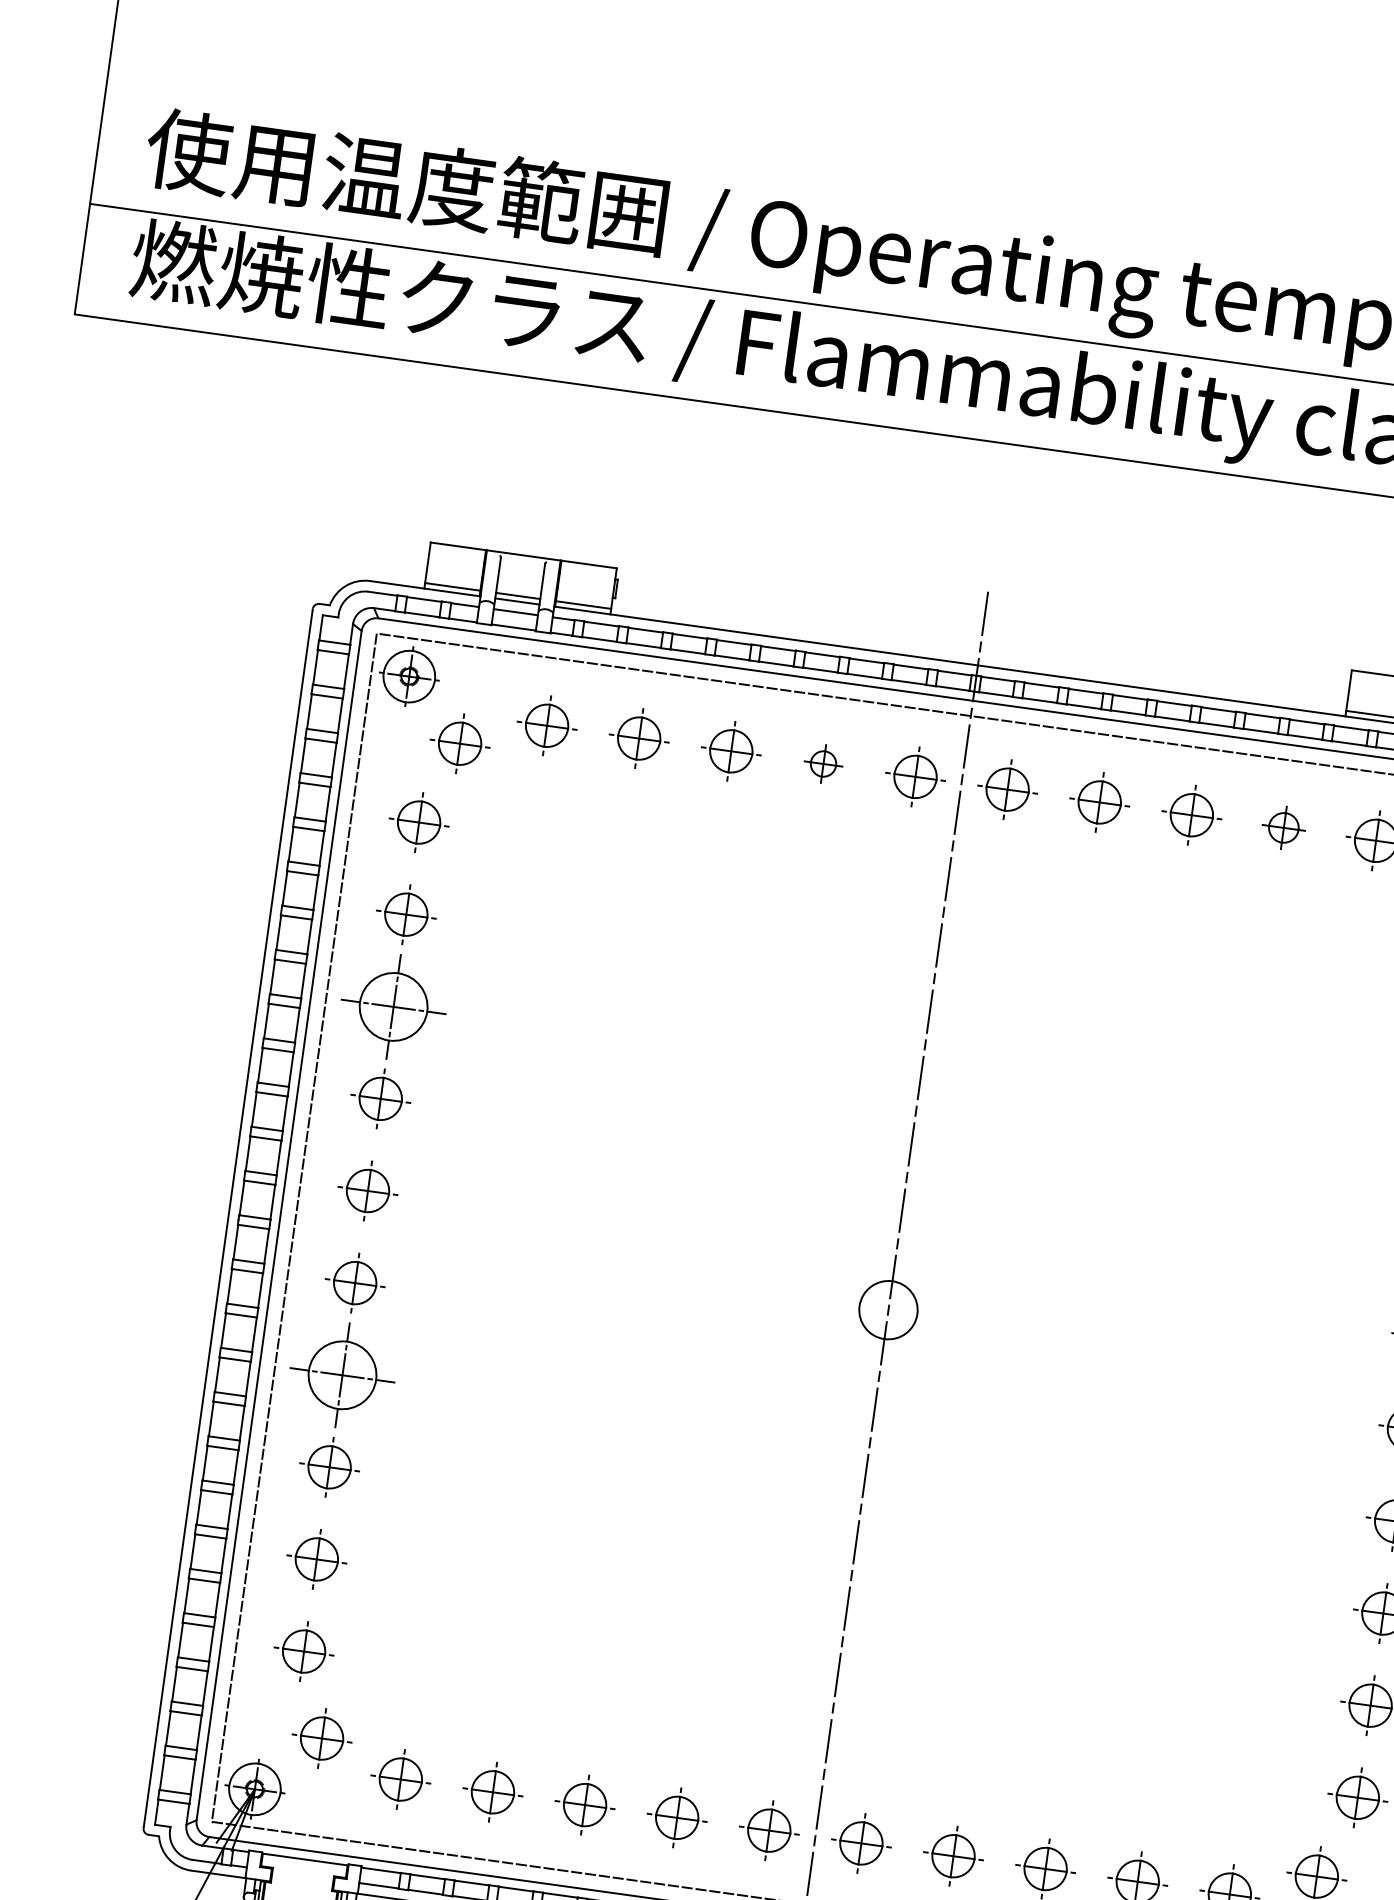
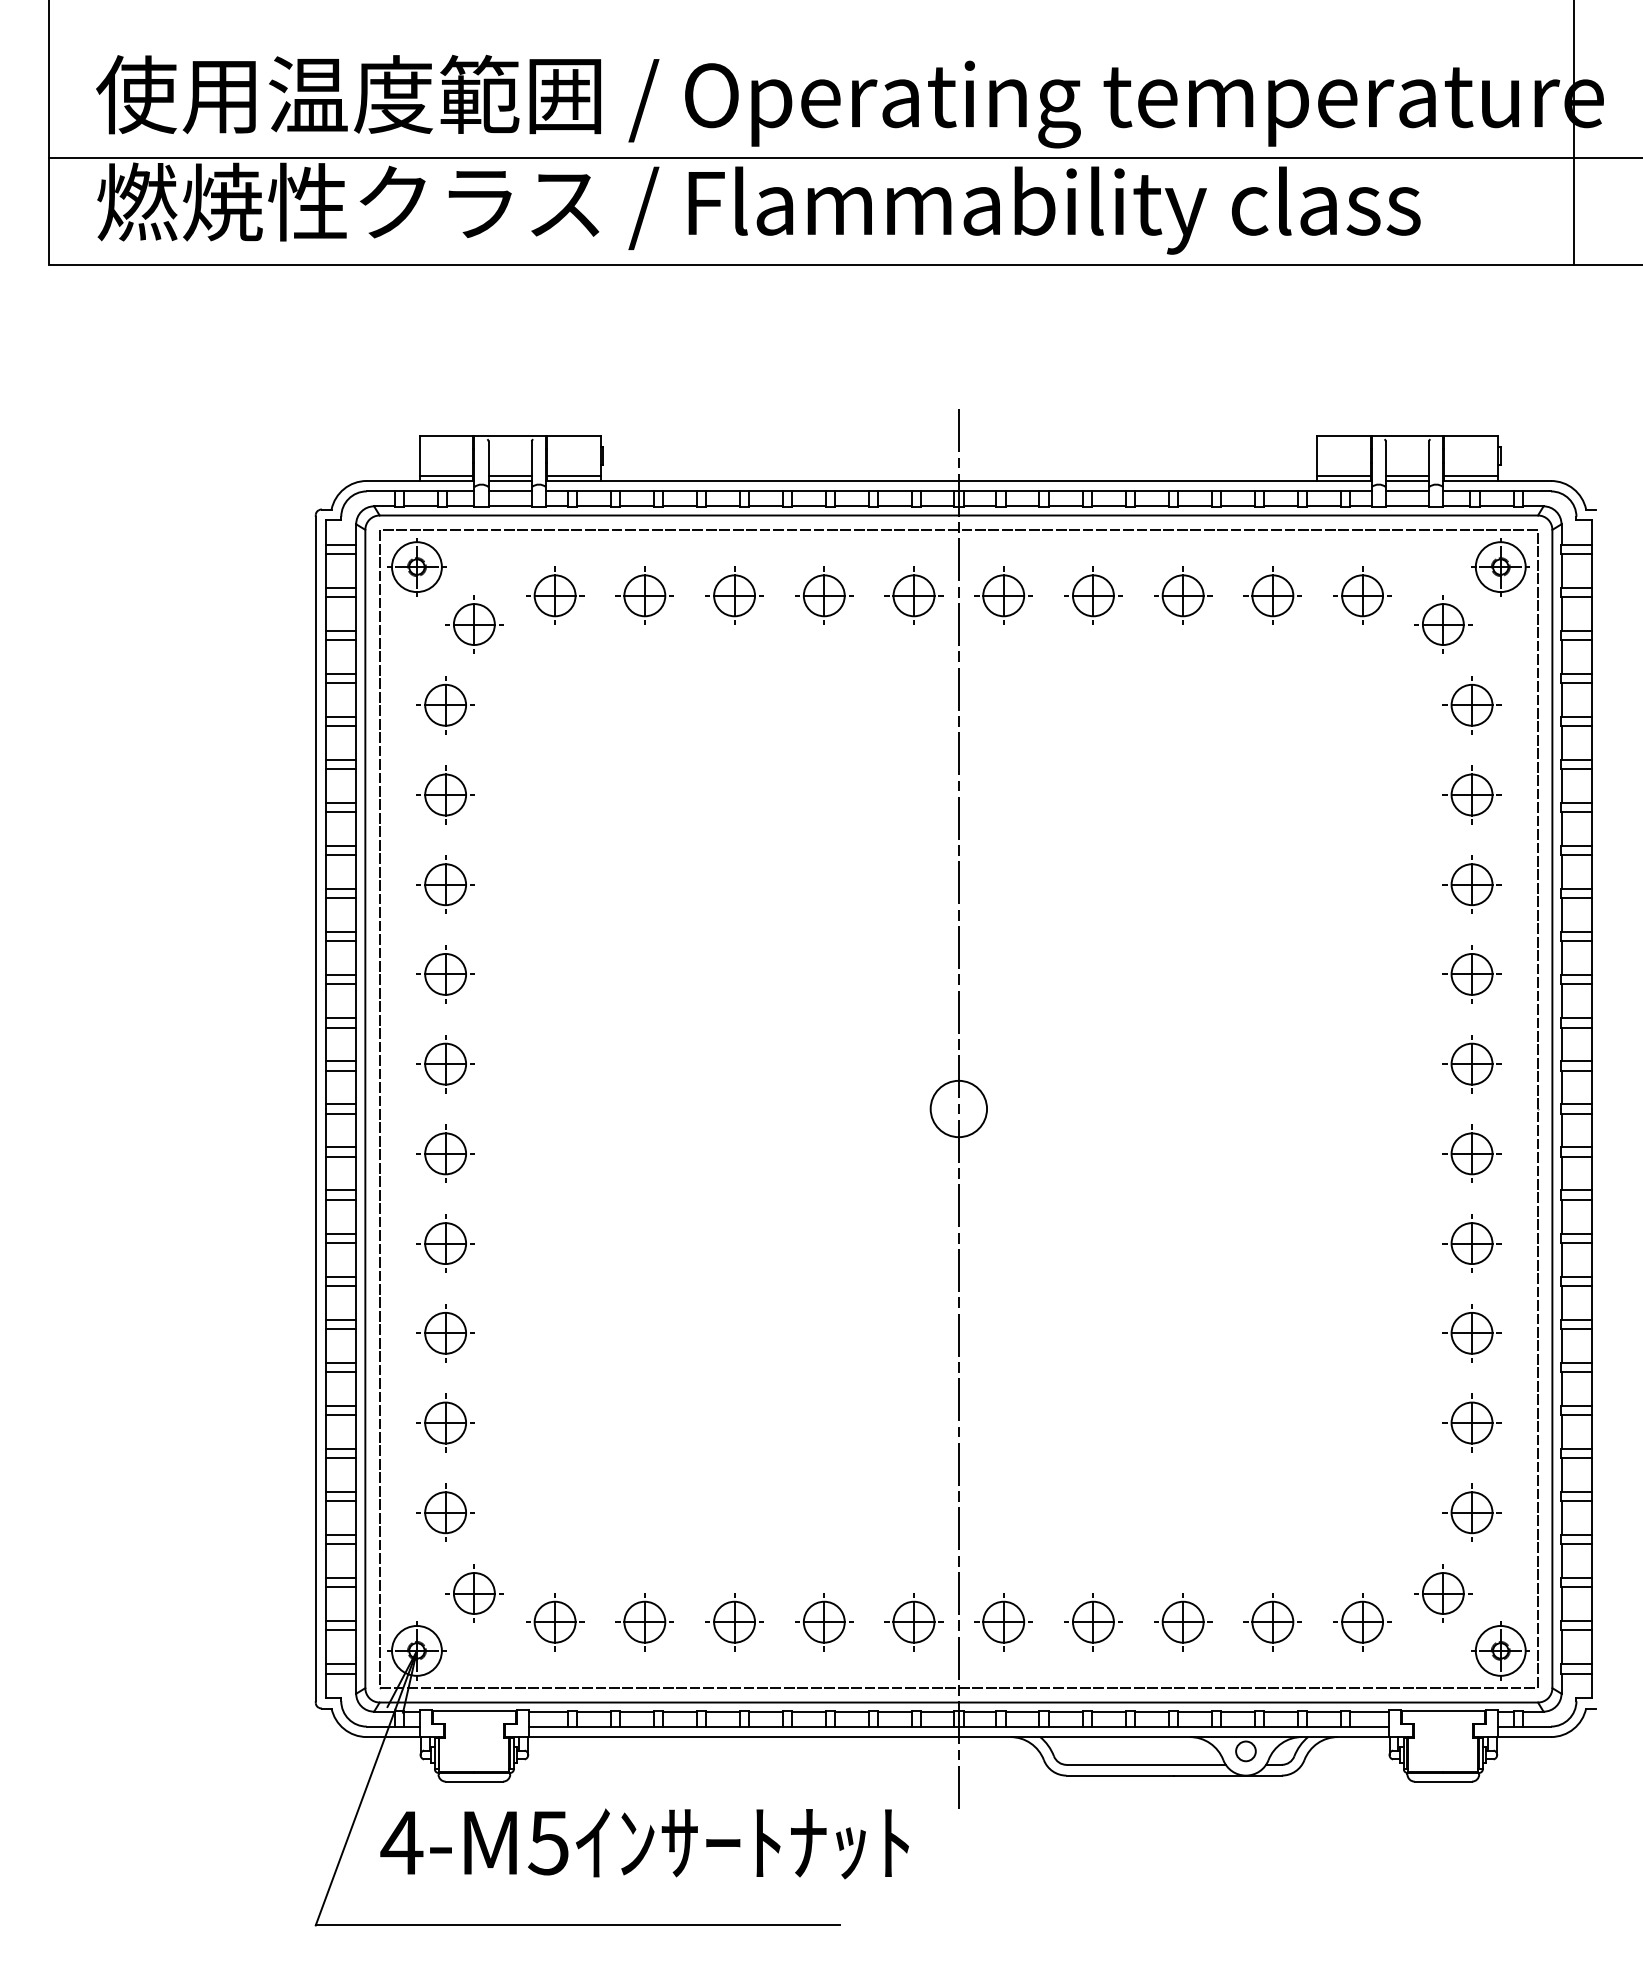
part: (823, 763) -> (824, 595), size x1.67
part: (1283, 827) -> (1272, 595), size x1.43
part: (393, 1006) -> (445, 884), size x0.62
part: (342, 1375) -> (445, 1243), size x0.62

